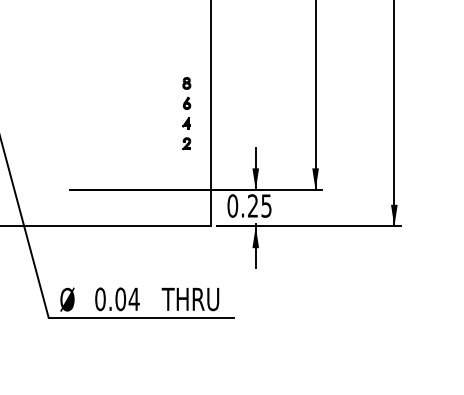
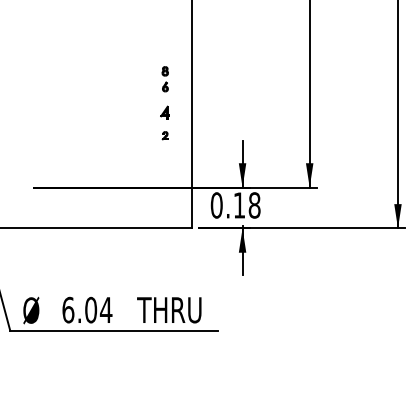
part: (186, 93) -> (164, 79), size x0.7
part: (186, 143) -> (164, 135), size x0.6
text: (259, 205) -> (246, 204), 0.25 -> 0.18
text: (100, 298) -> (68, 309), 0.04 -> 6.04

